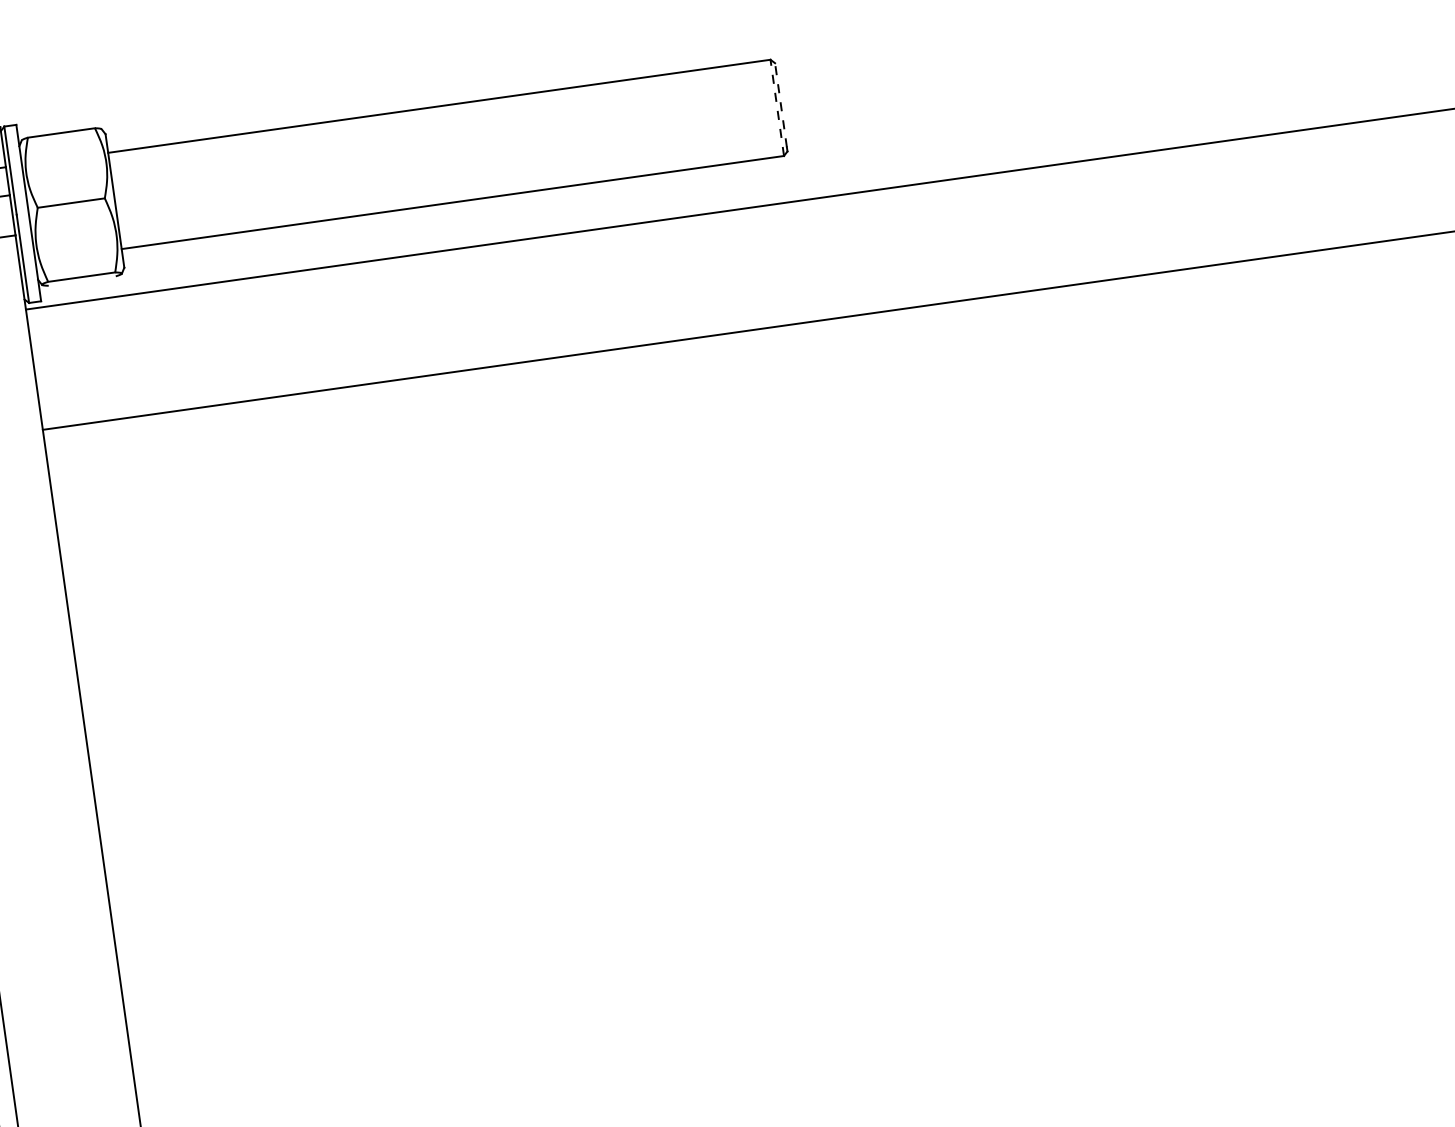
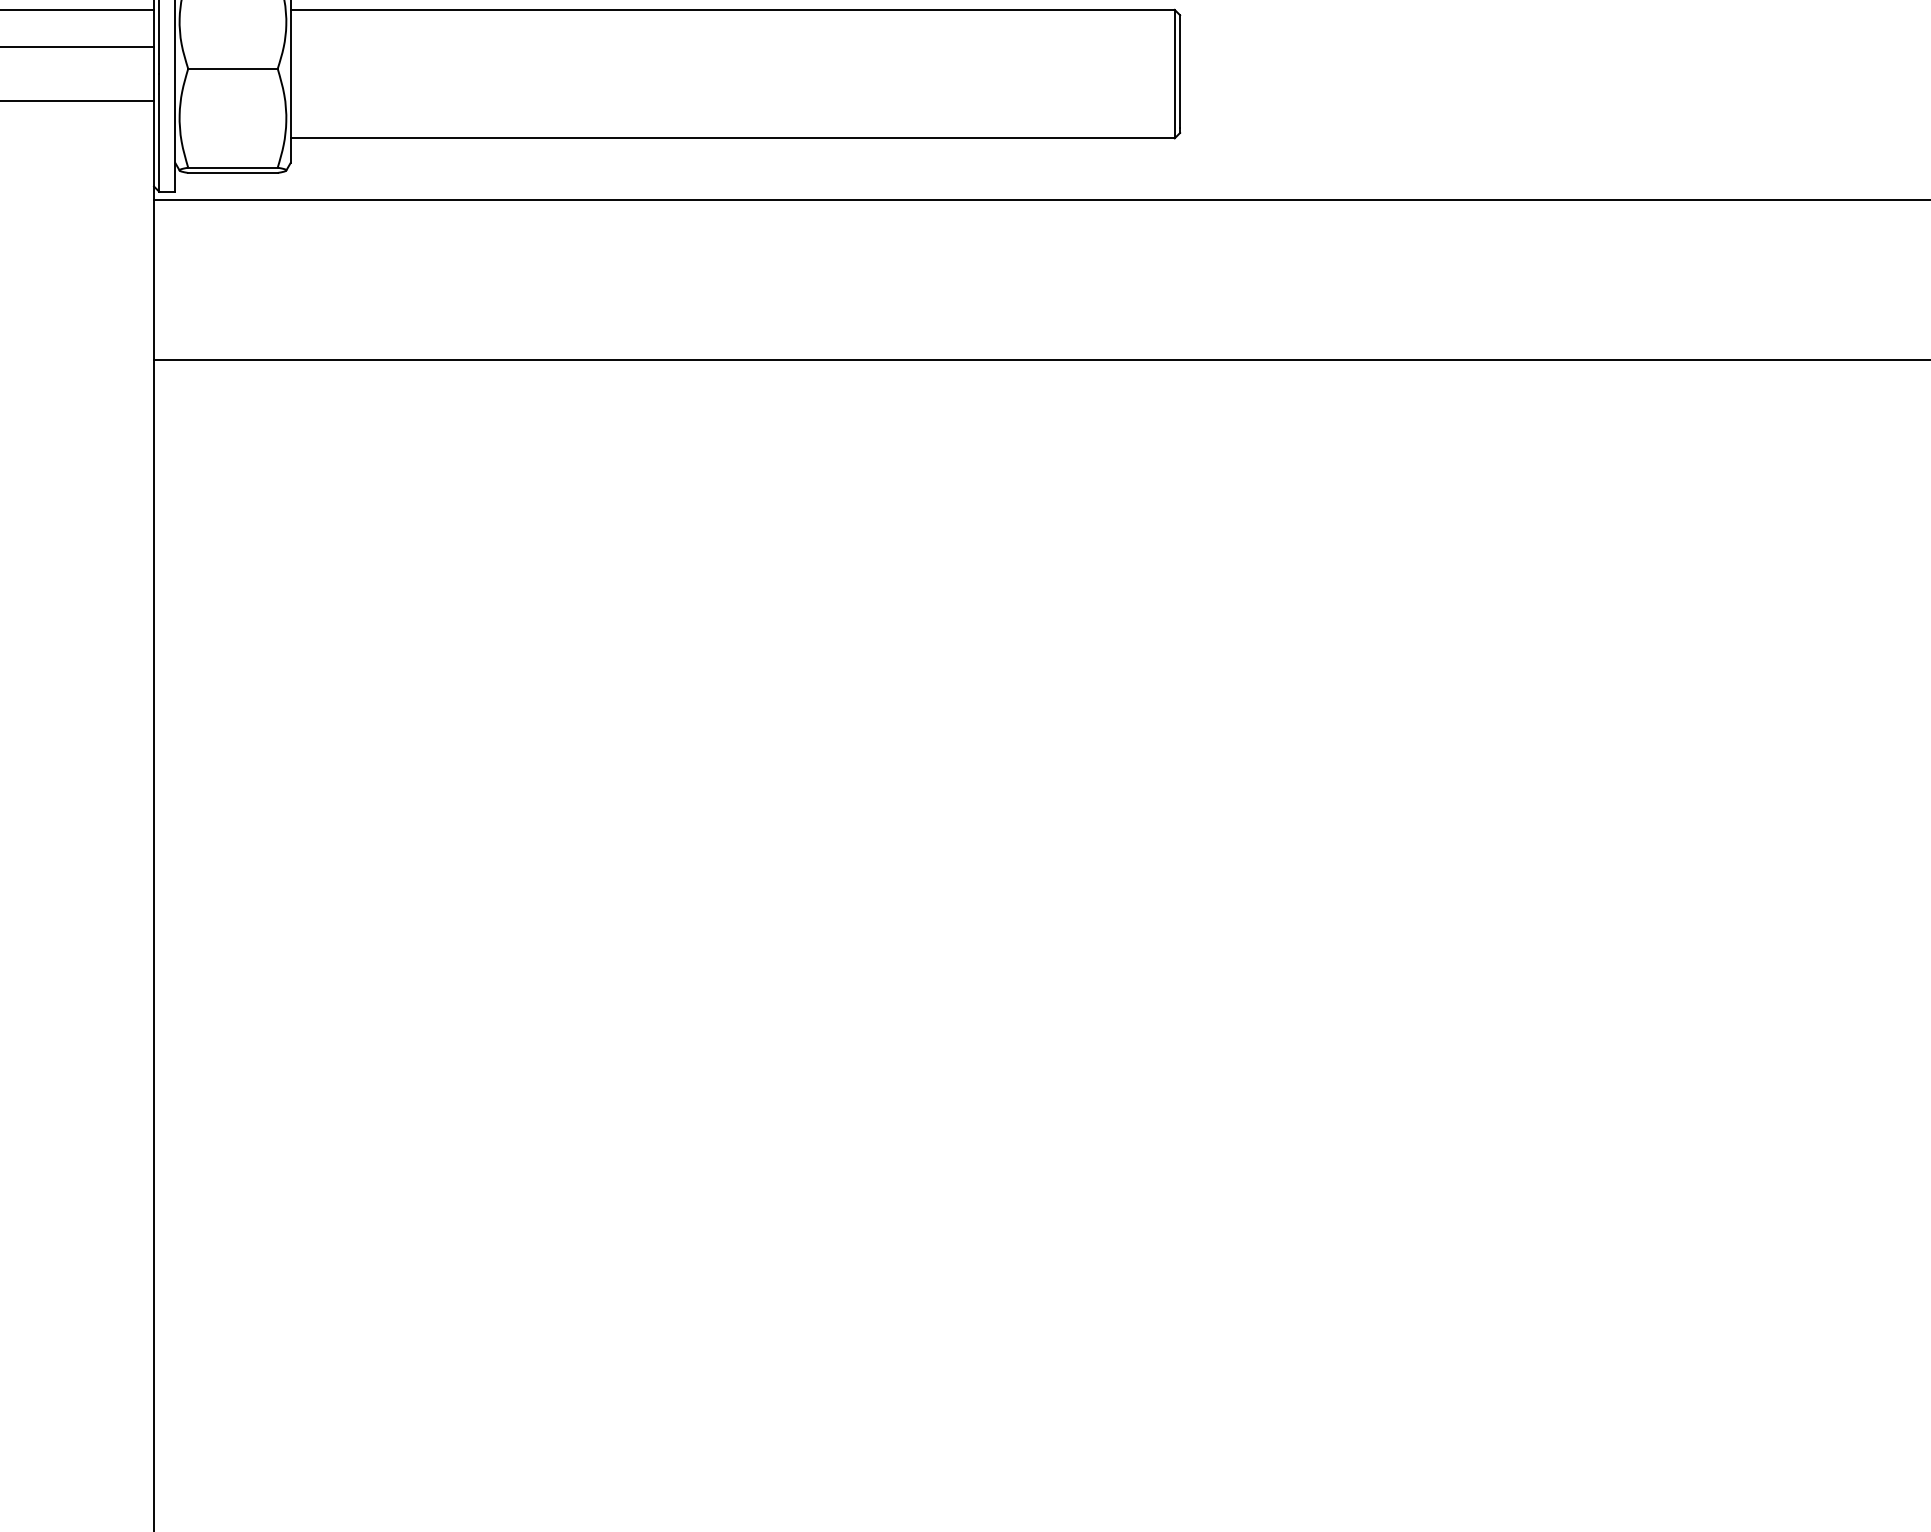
line: (781, 104) -> (1180, 70), dashed -> solid
line: (777, 107) -> (1174, 73), dashed -> solid
line: (81, 280) -> (232, 172), added

